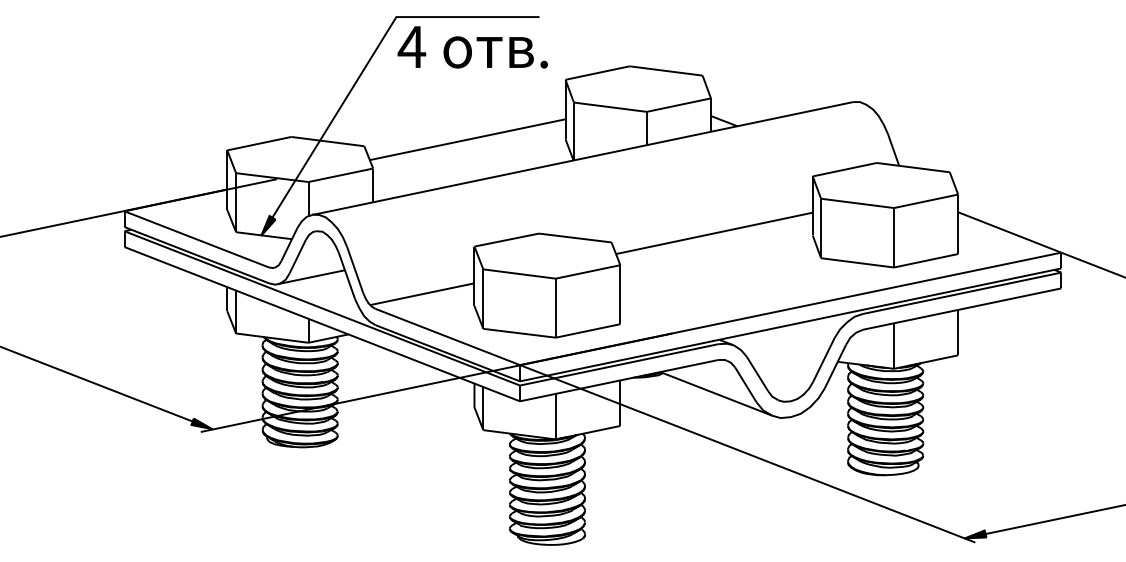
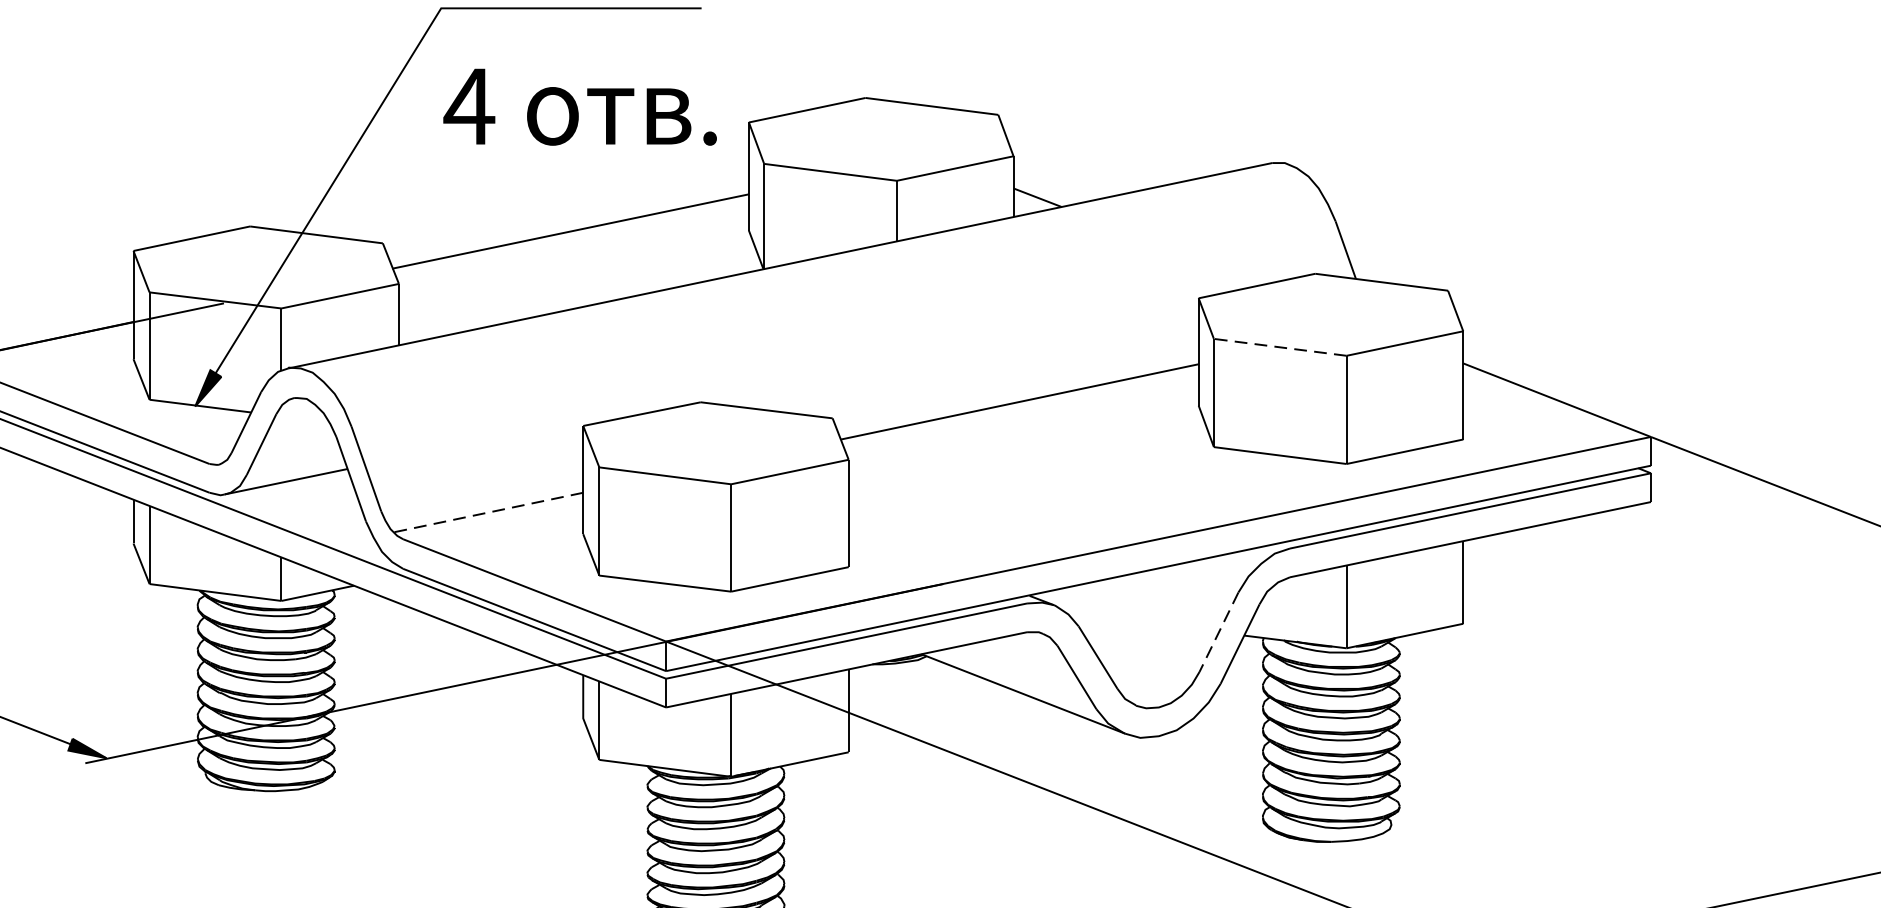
text: (472, 47) -> (579, 107), moved
line: (857, 203) -> (1280, 347), solid -> dashed
line: (421, 294) -> (486, 513), solid -> dashed
line: (823, 360) -> (1218, 633), solid -> dashed

